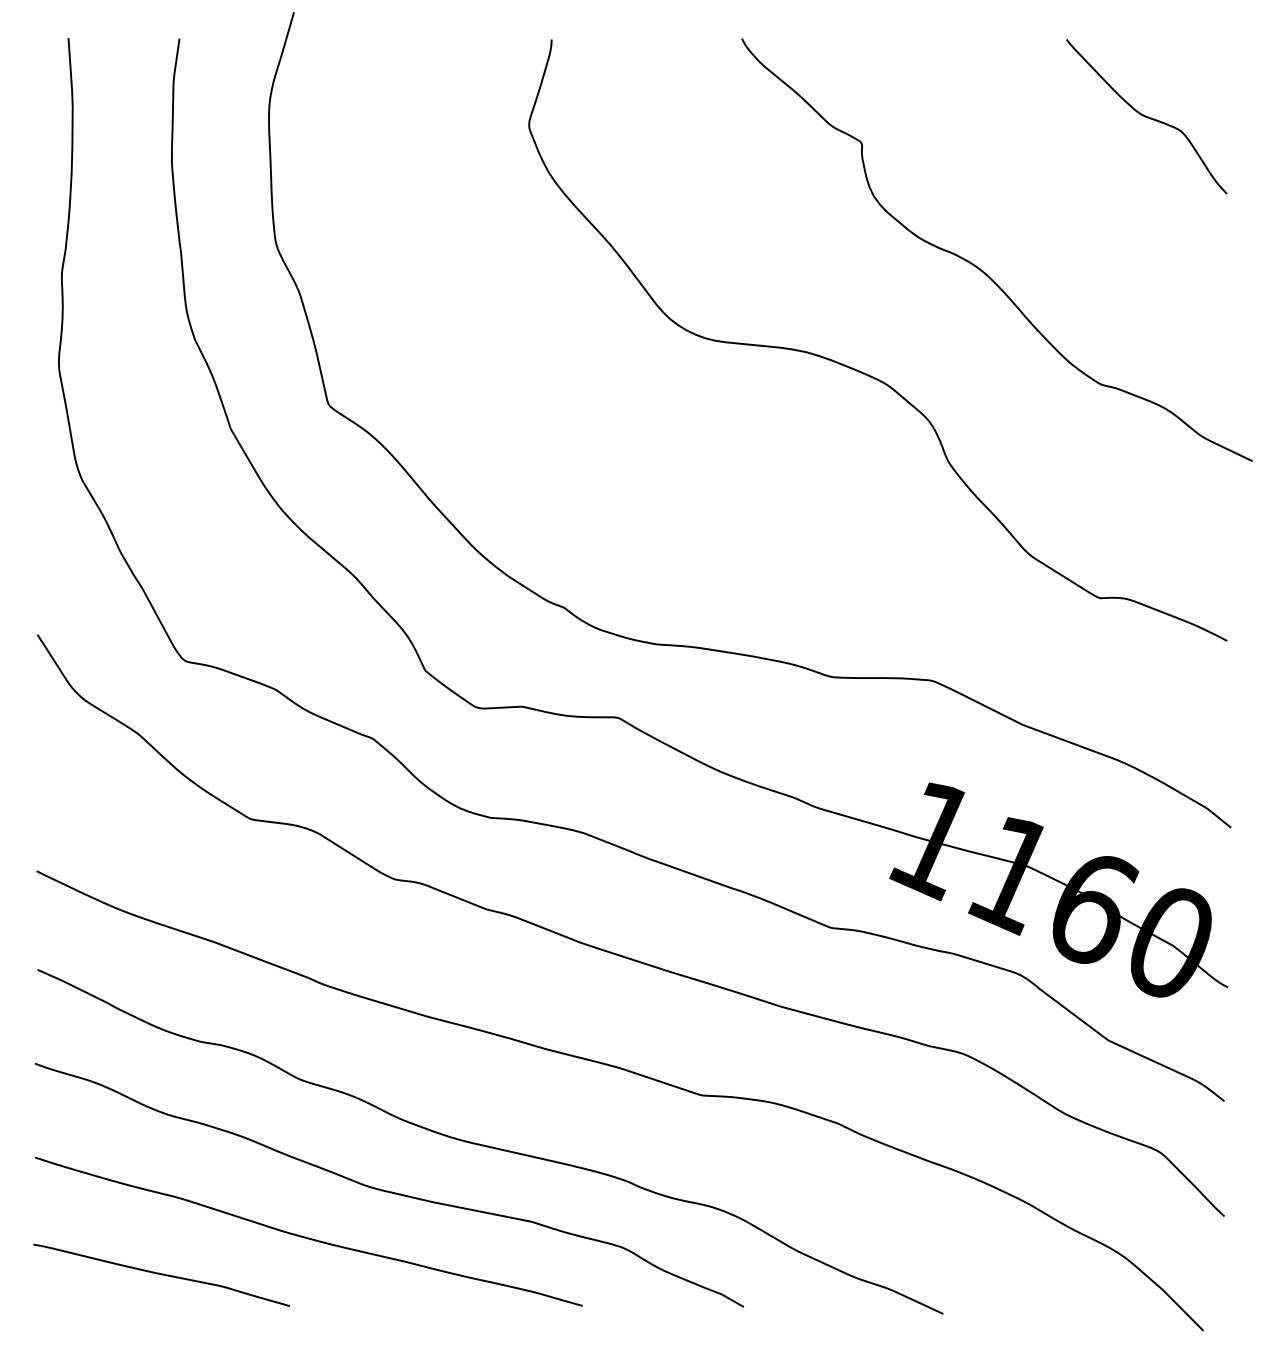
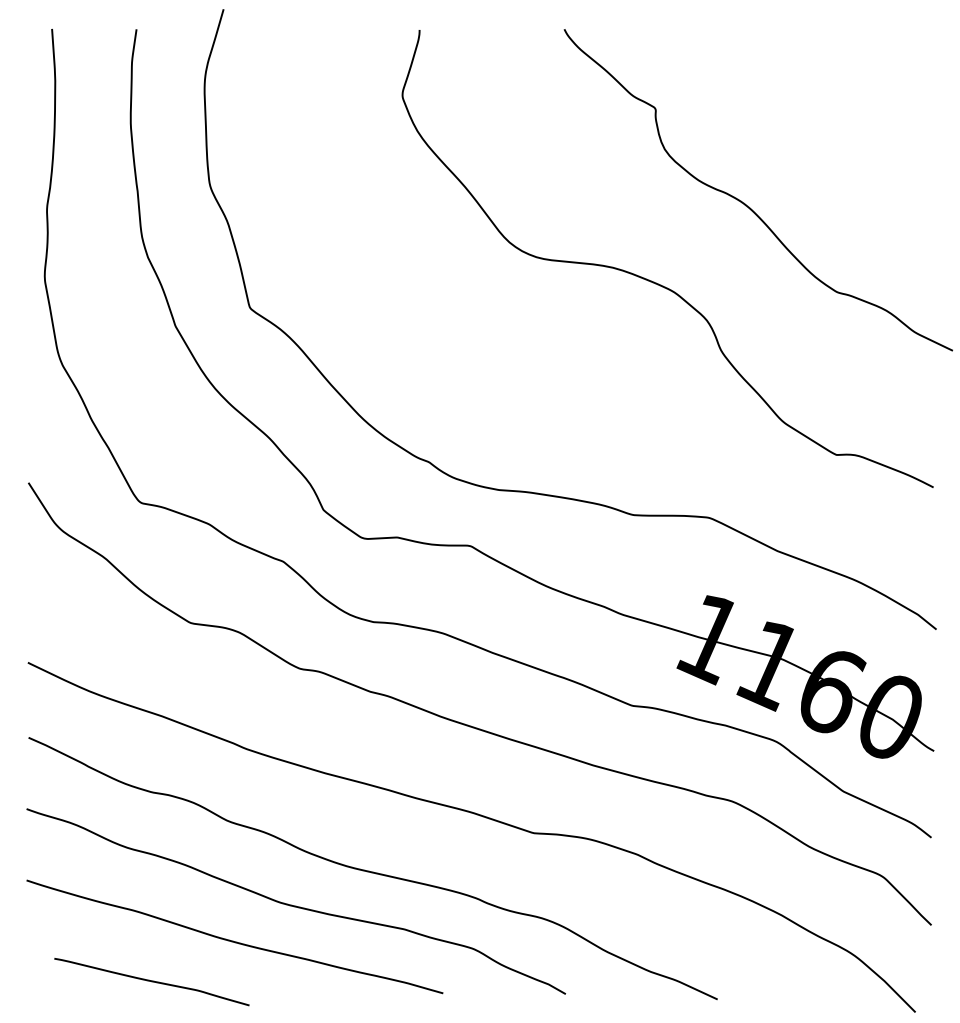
curve: (1145, 116) -> (871, 88), removed
curve: (161, 1275) -> (151, 982), moved

